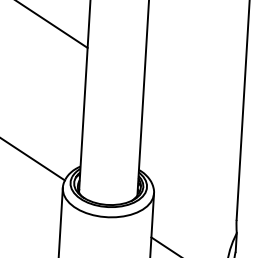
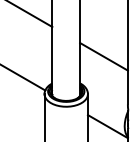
line: (191, 116) -> (103, 56), added

